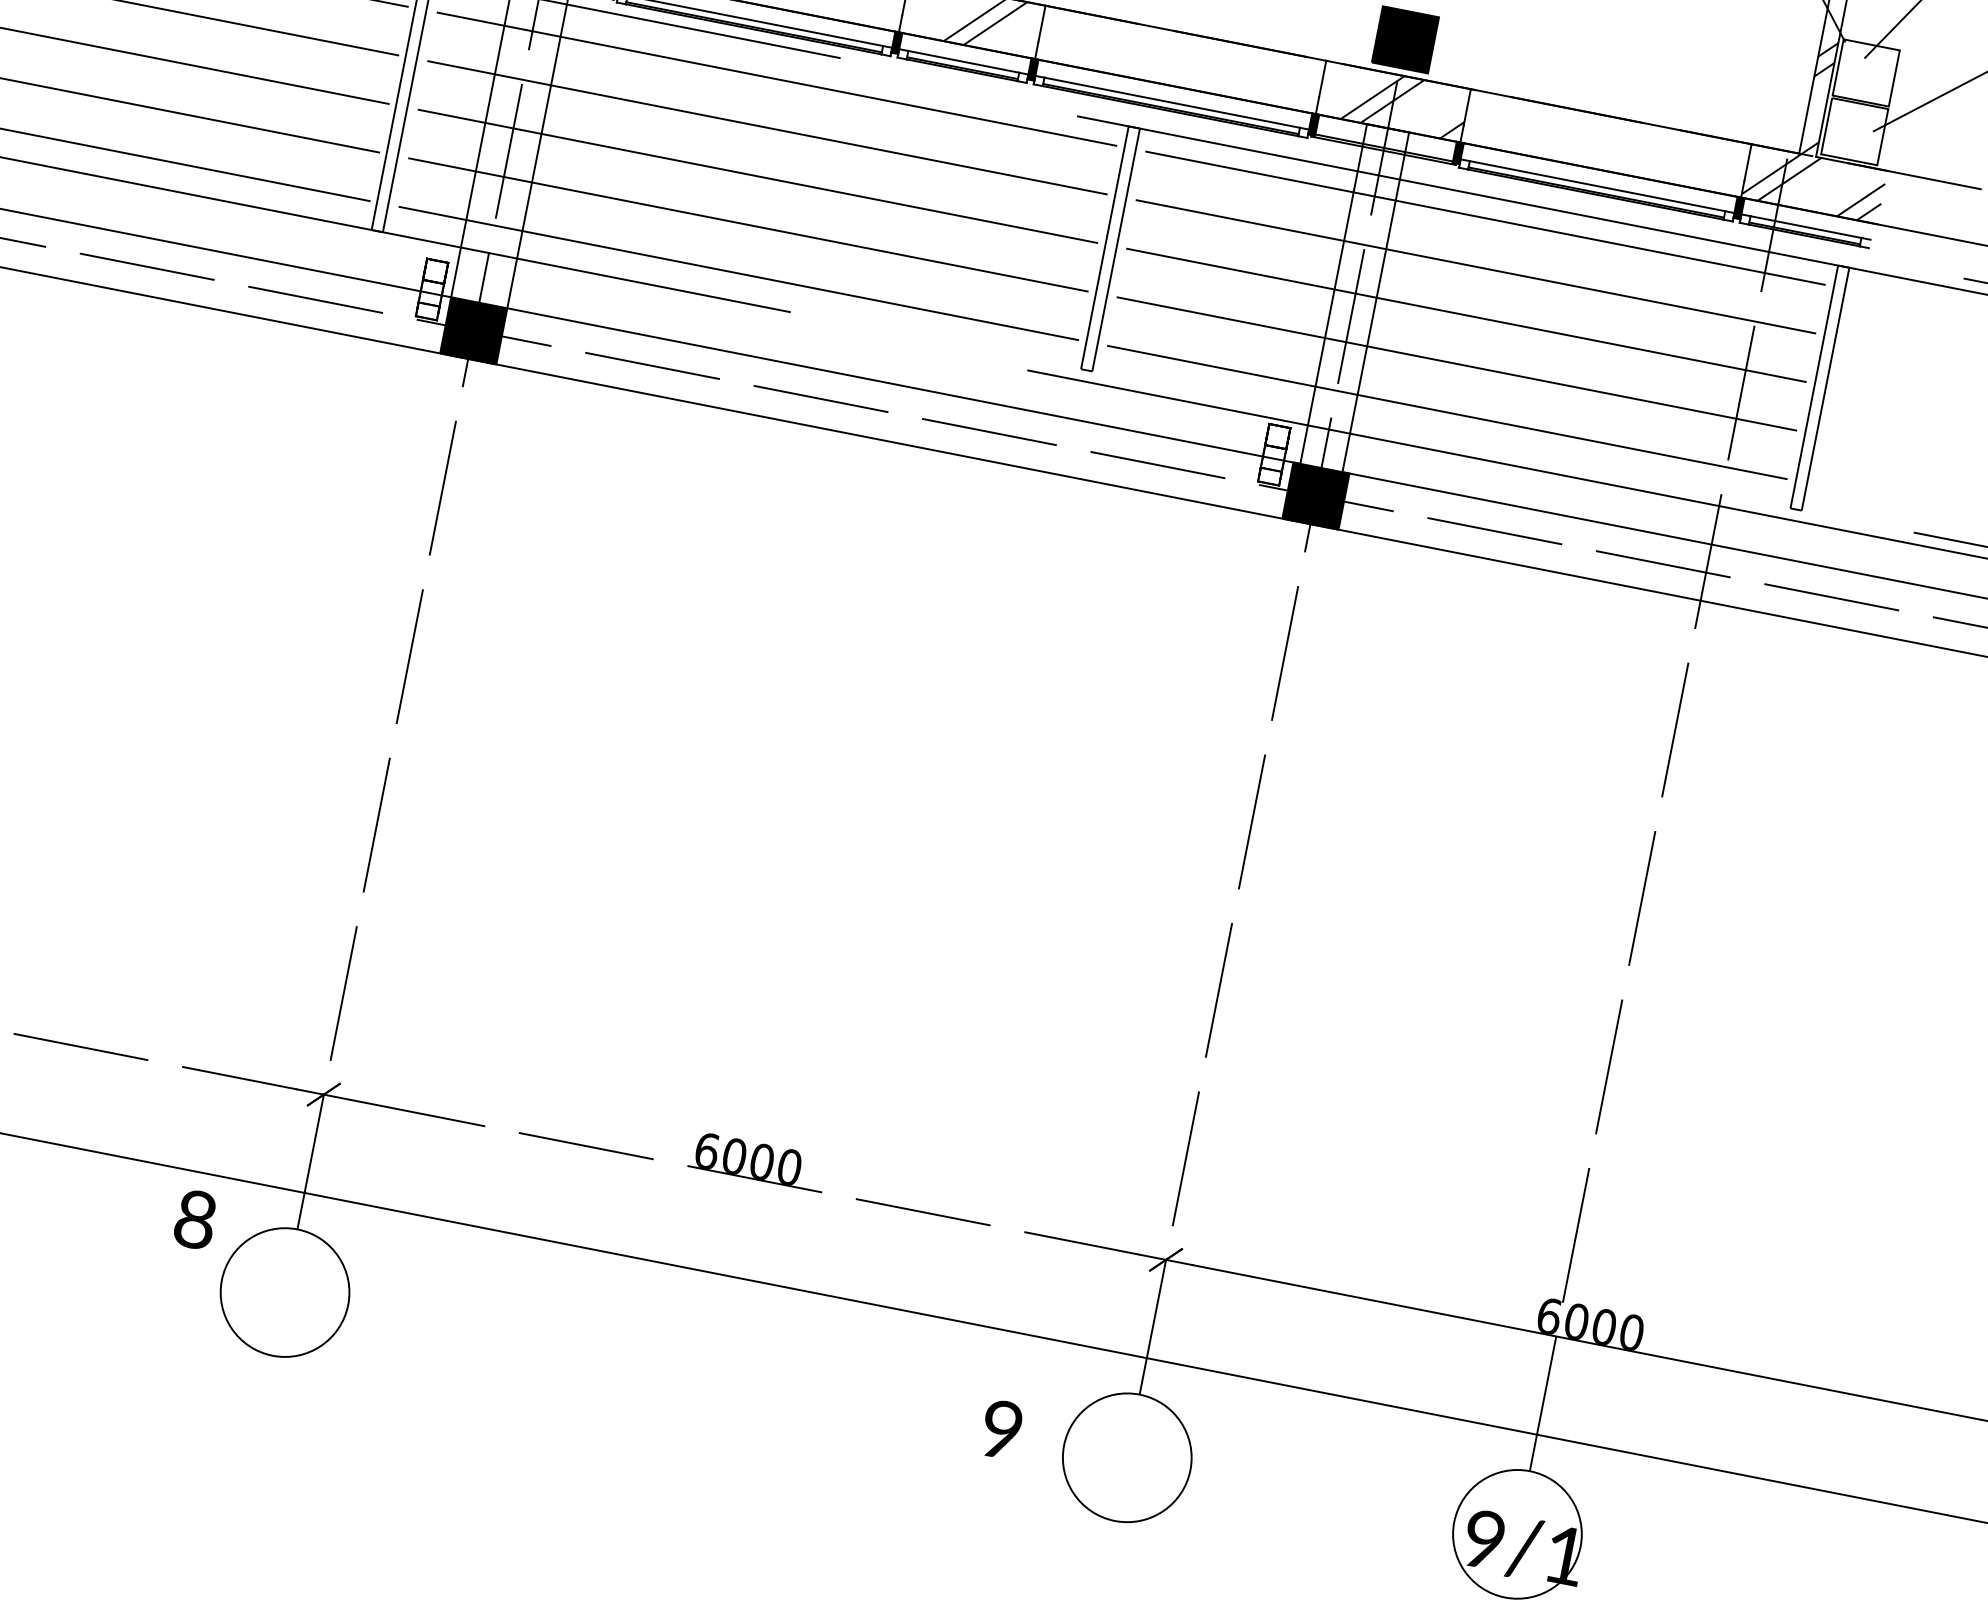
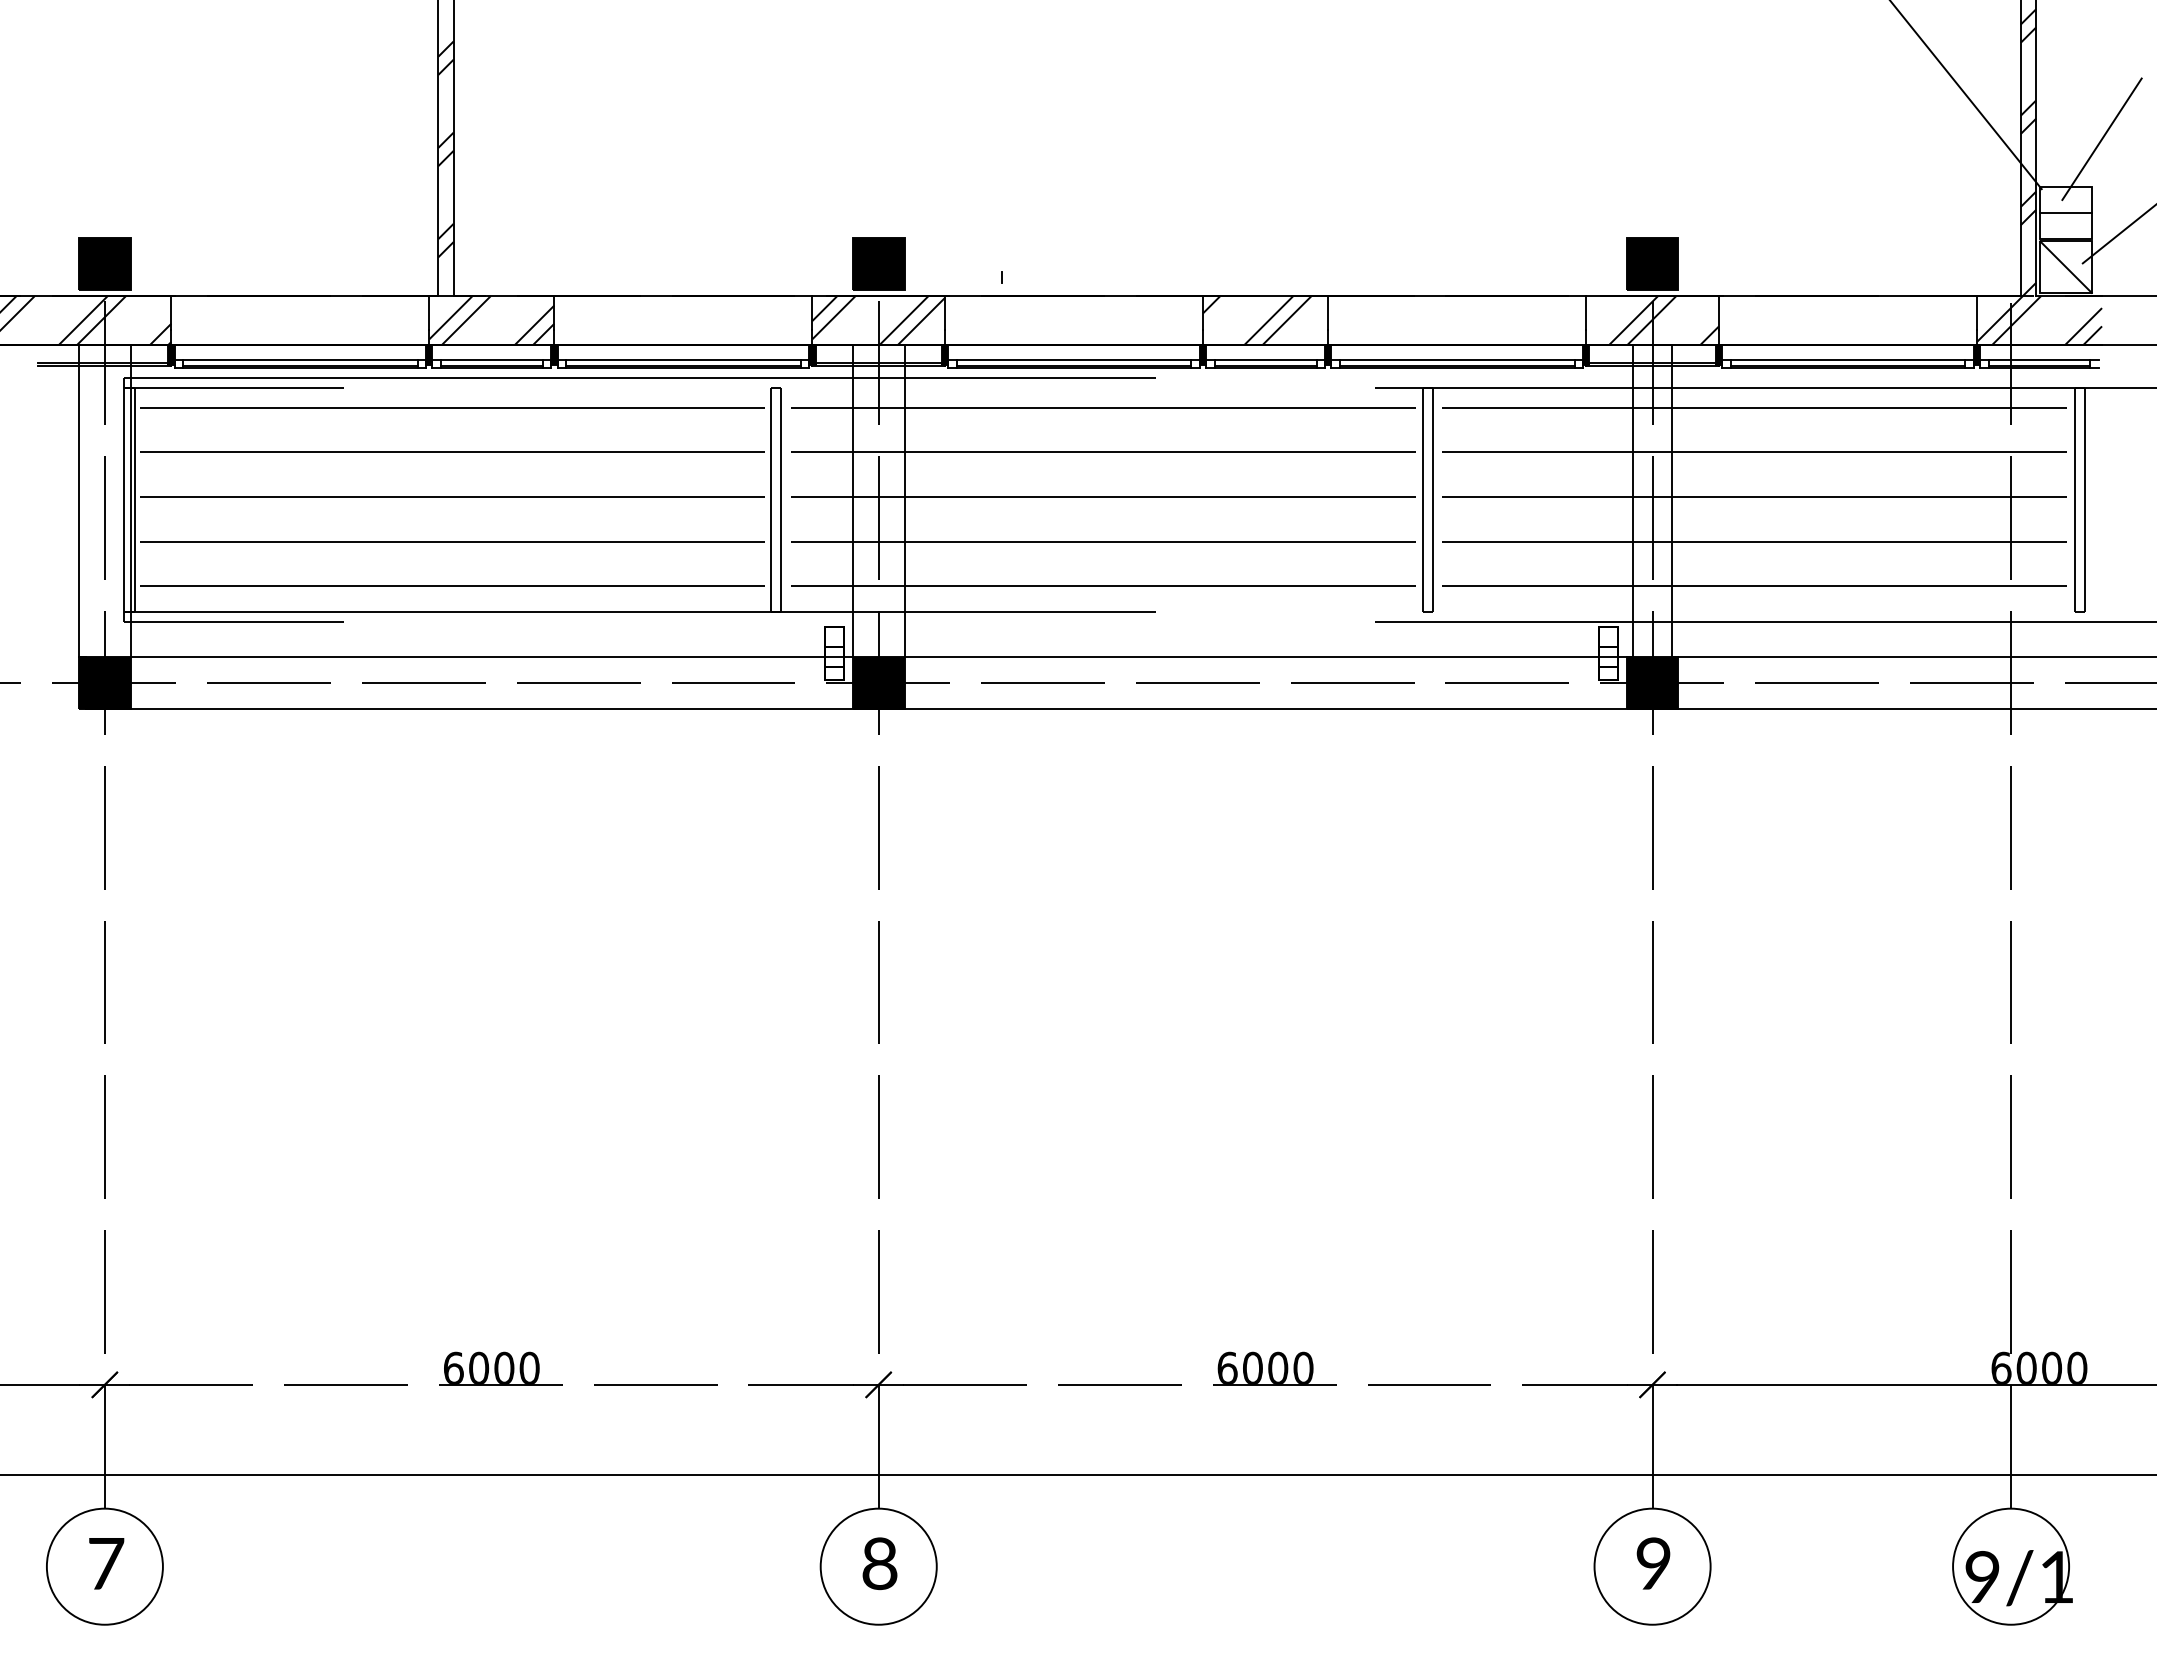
line: (1865, 73) -> (2065, 213), added
line: (1854, 130) -> (2065, 266), added
text: (195, 1219) -> (879, 1563), moved
text: (1001, 1429) -> (1653, 1563), moved

